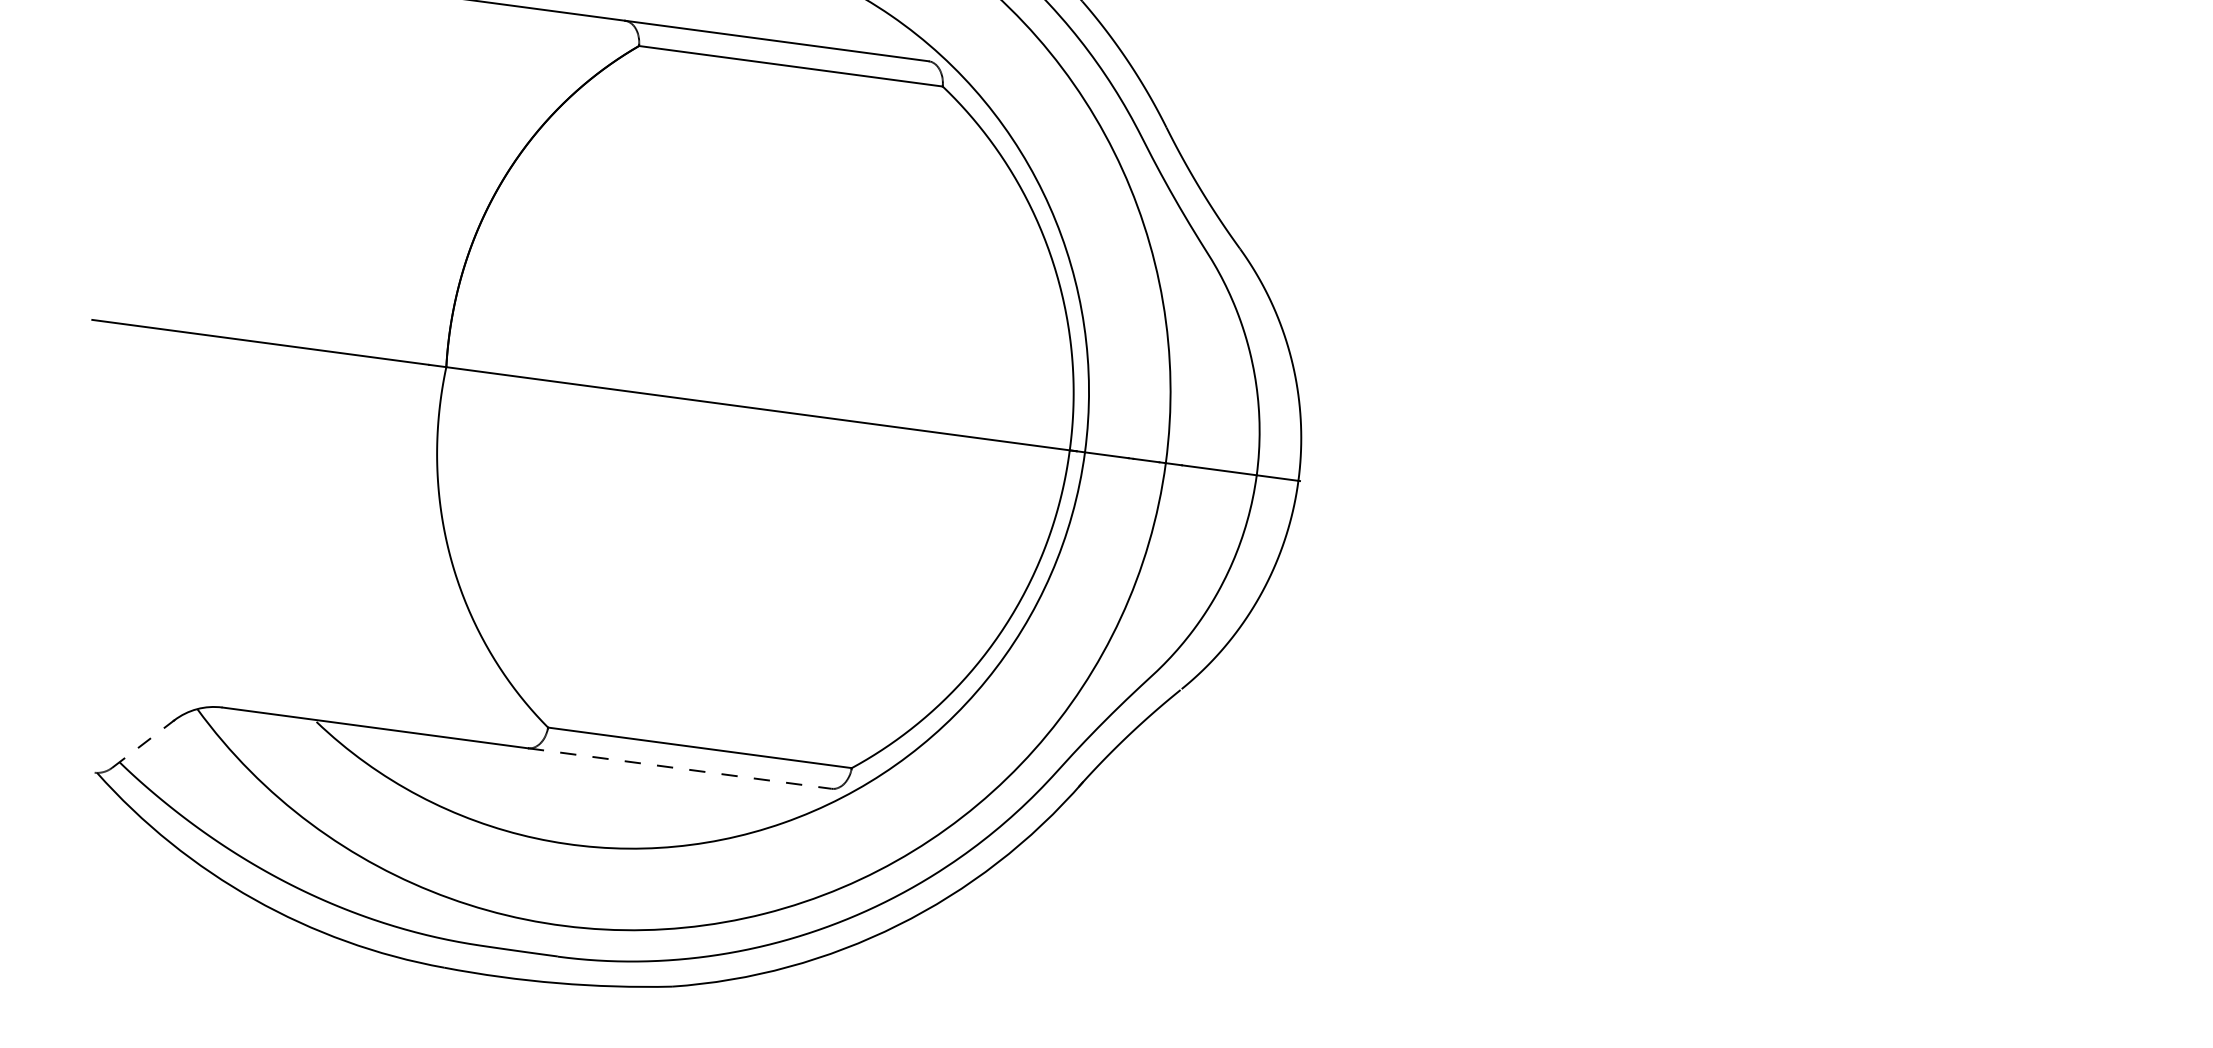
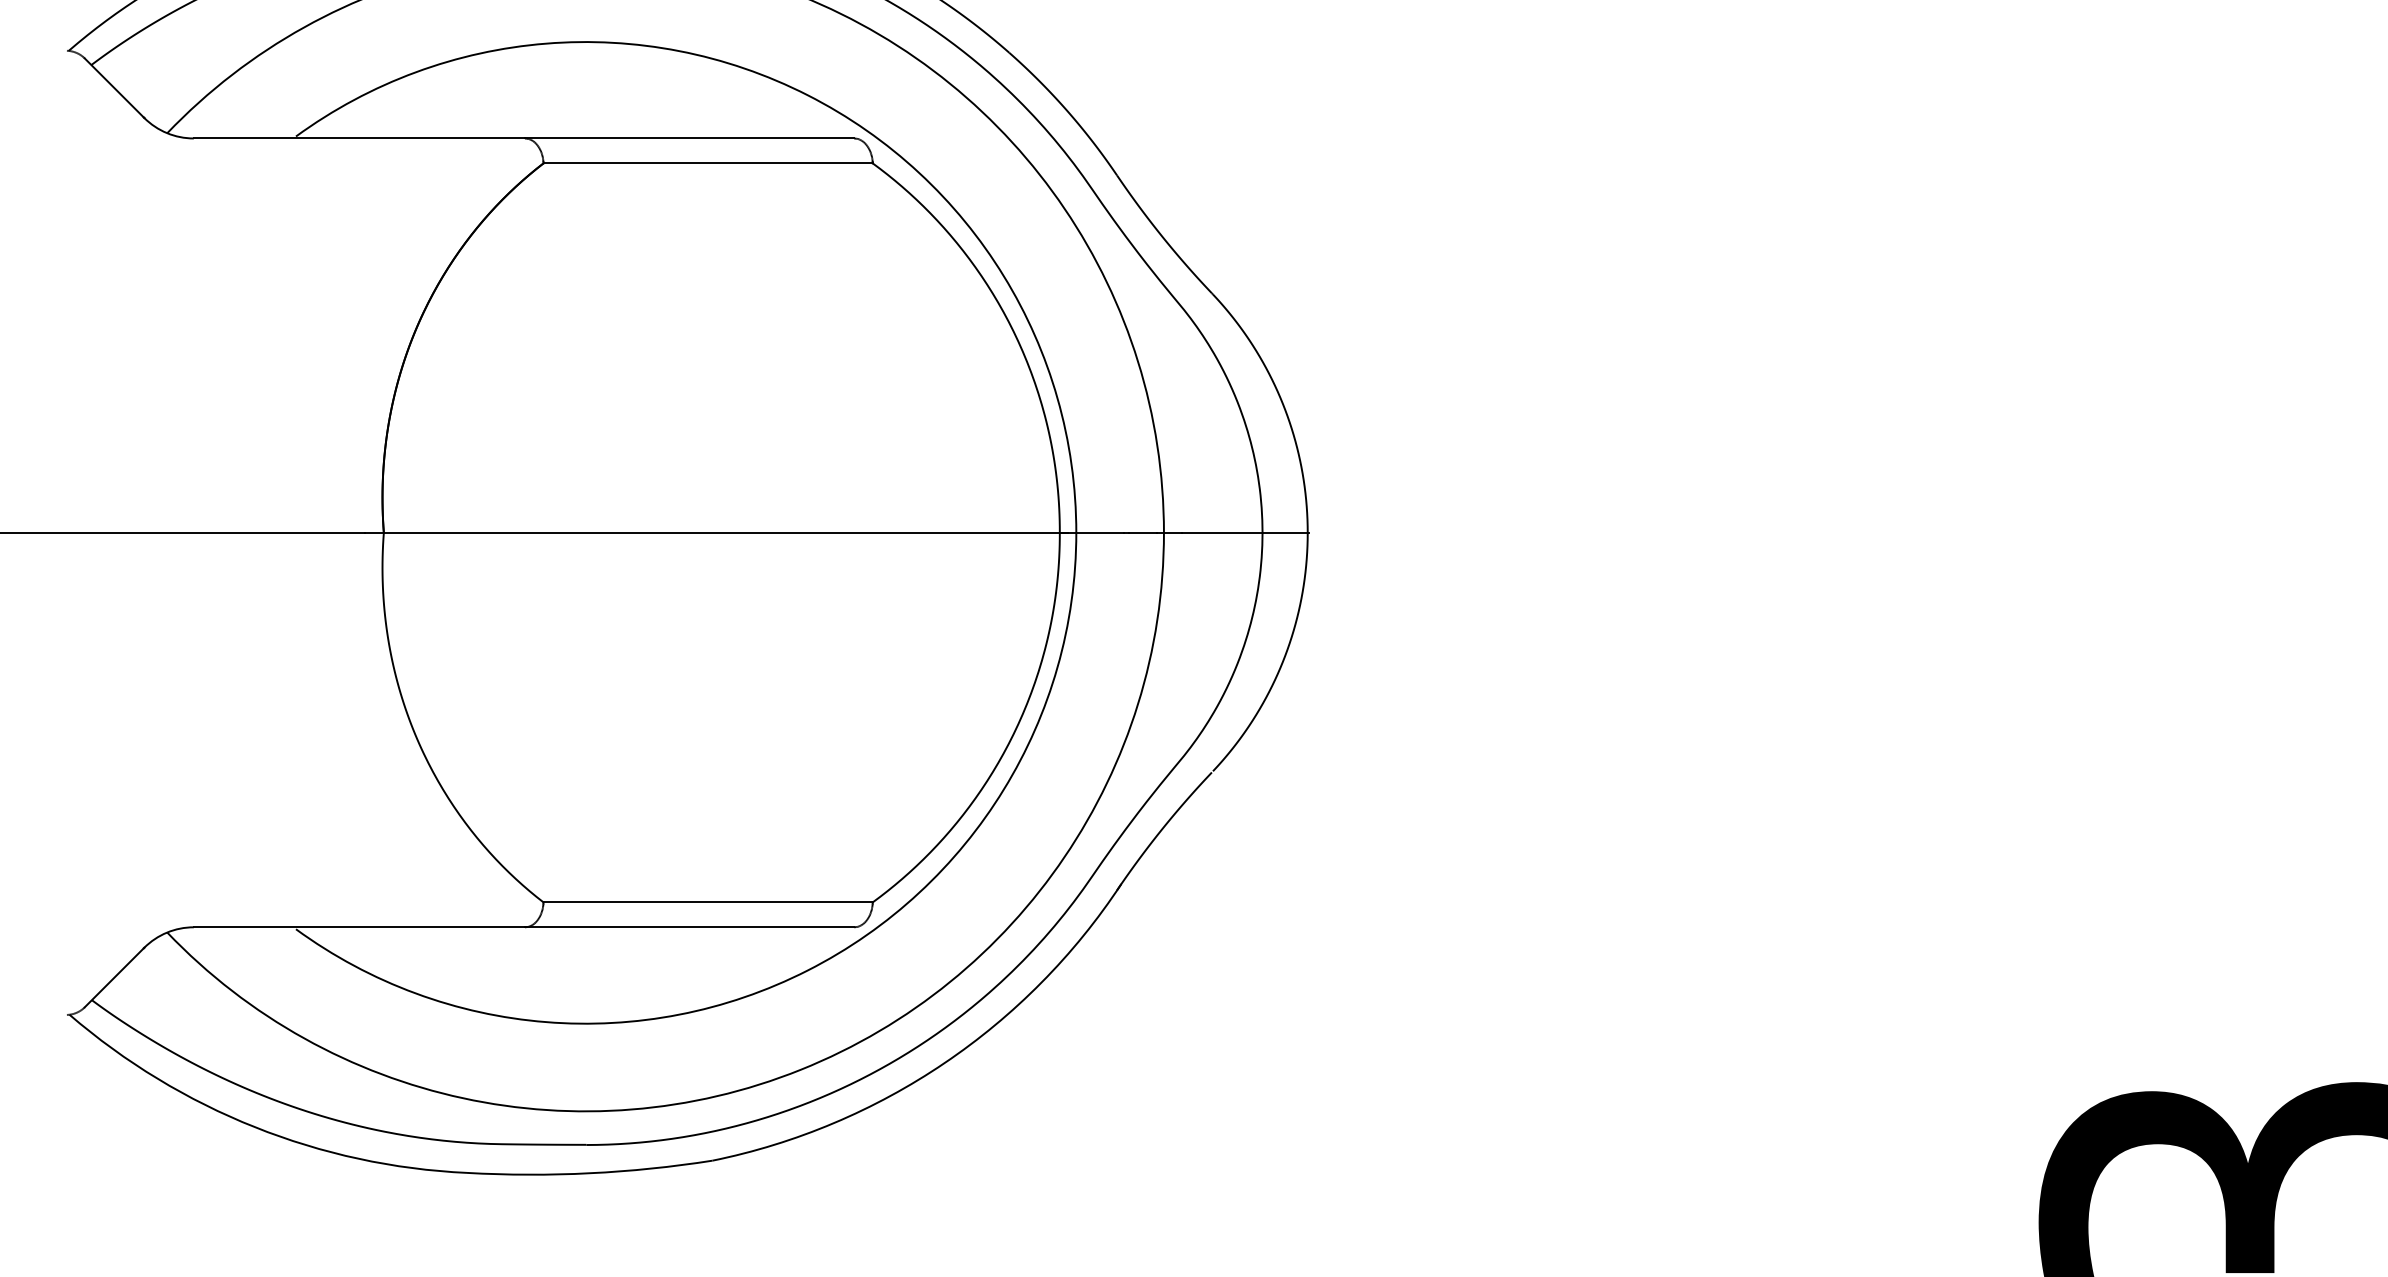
line: (143, 744) -> (114, 977), dashed -> solid
line: (679, 768) -> (689, 927), dashed -> solid

